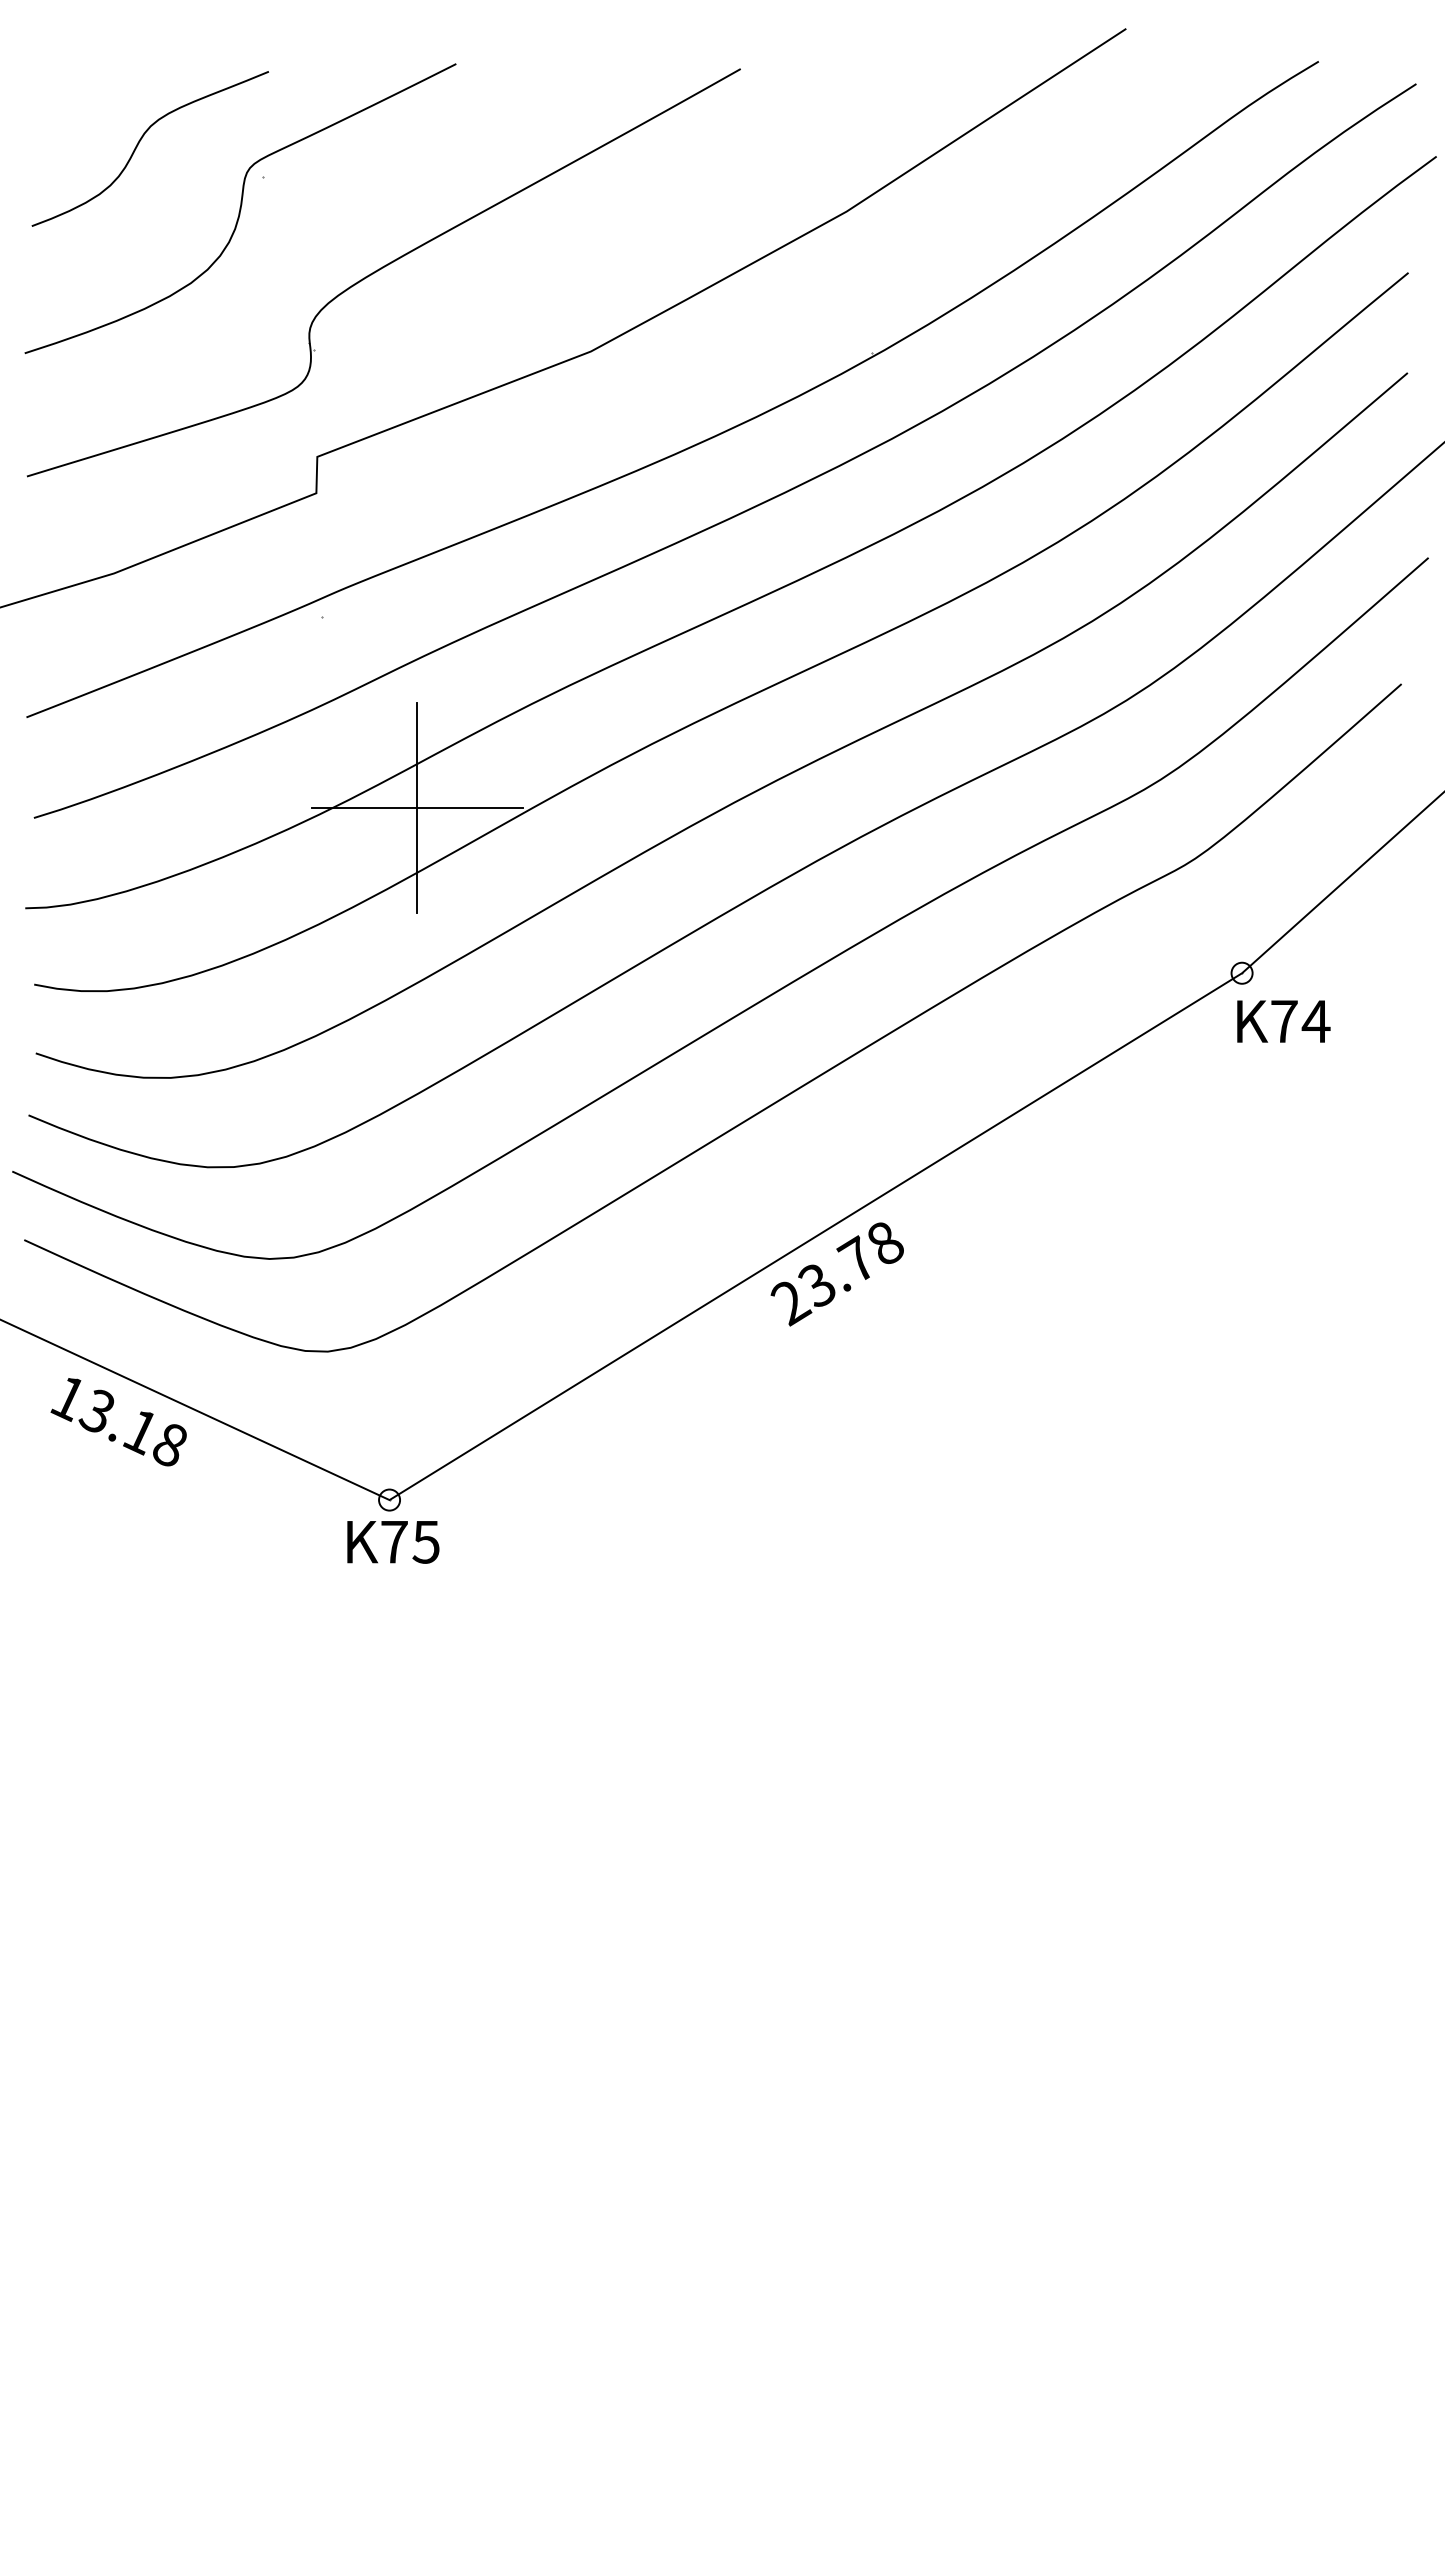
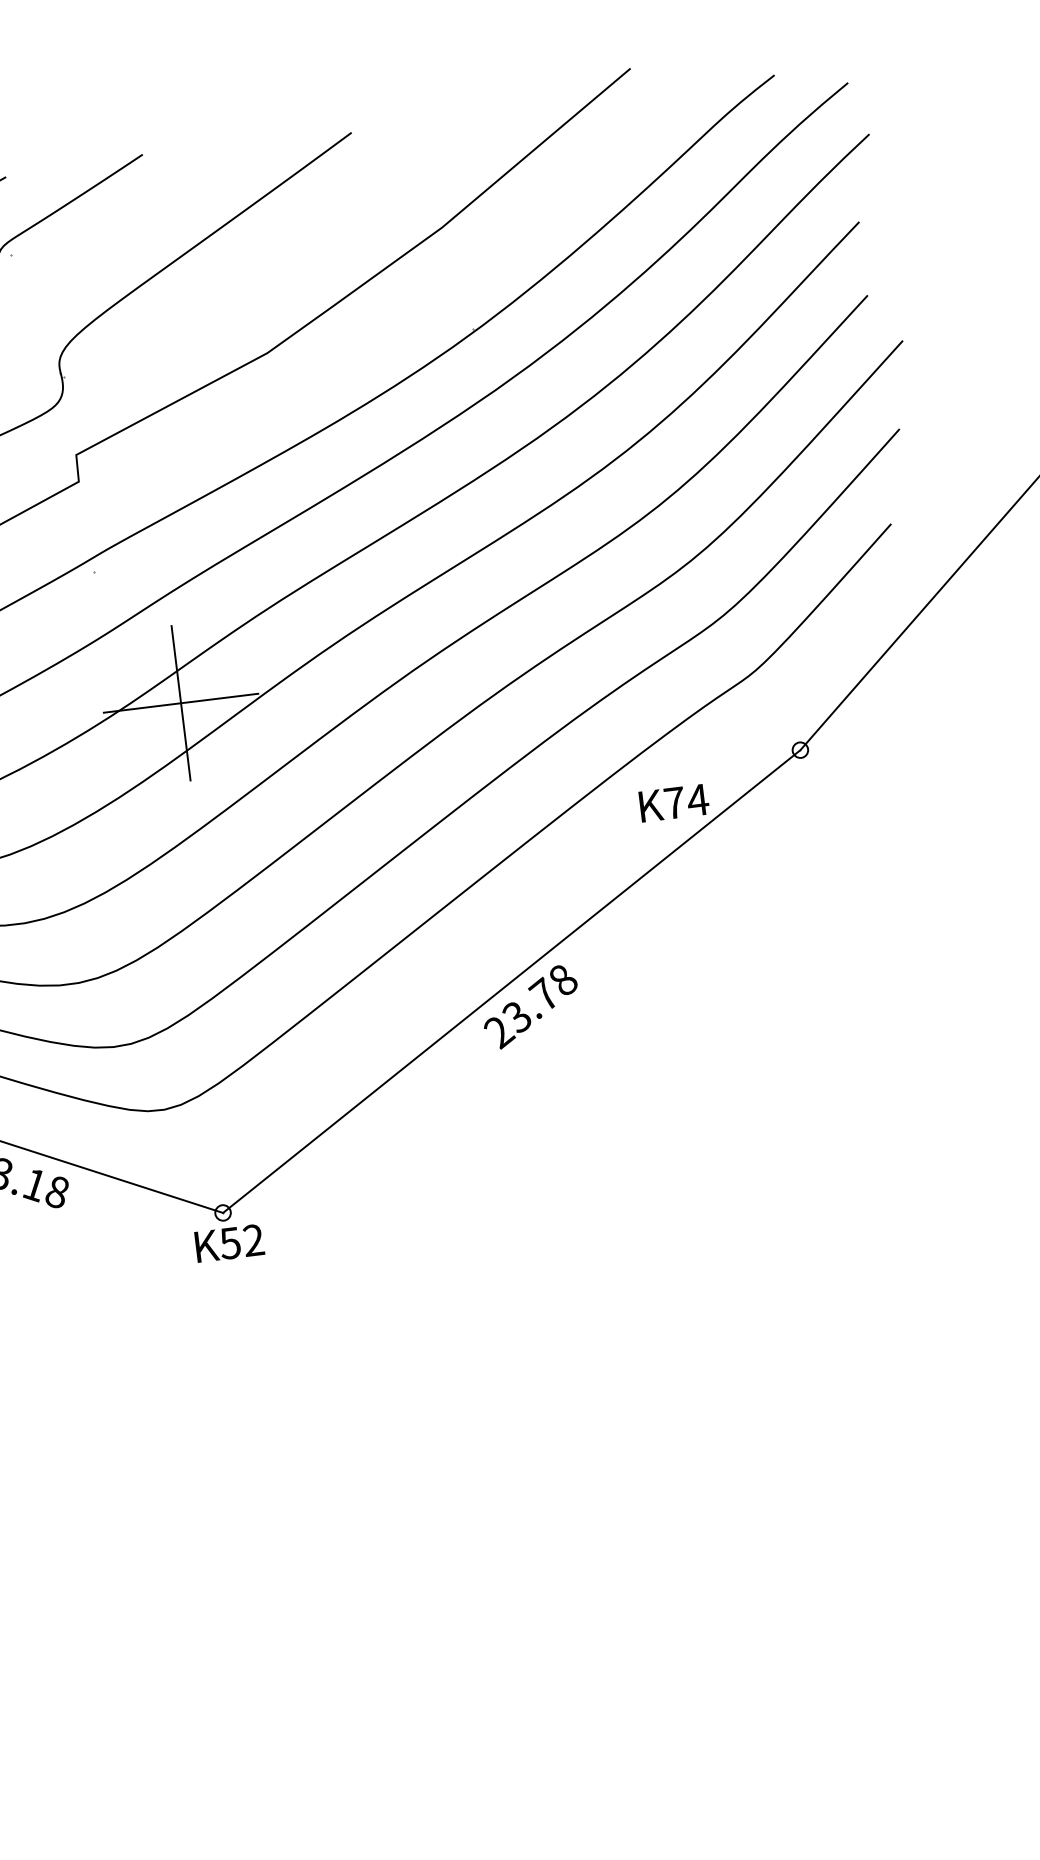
text: (1283, 1021) -> (674, 803), moved
text: (409, 1541) -> (241, 1241), 75 -> 52

